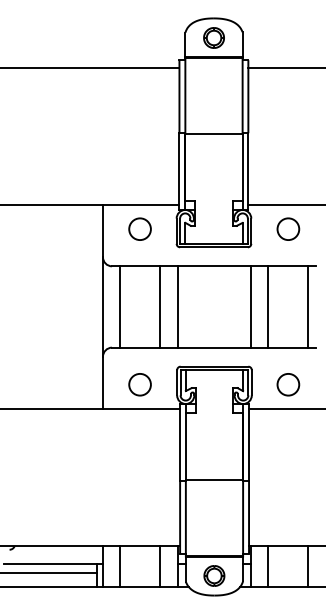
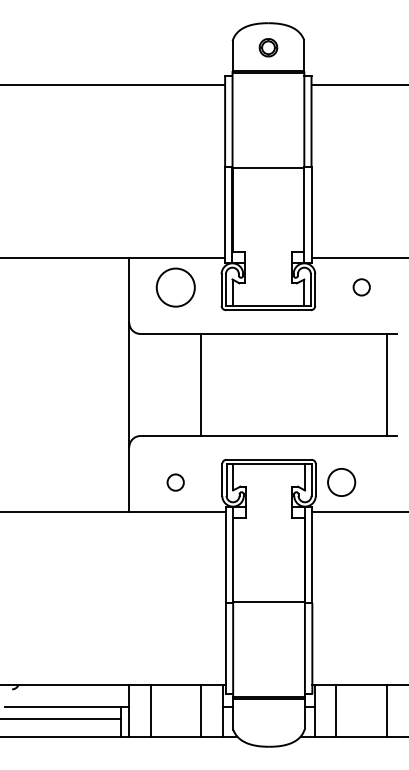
part: (213, 37) -> (267, 47), size x0.7
circle: (139, 228) -> (175, 286), size x1.4
circle: (288, 228) -> (361, 286), size x0.6
line: (120, 306) -> (151, 384), removed
line: (177, 306) -> (222, 384), removed
line: (250, 306) -> (314, 384), removed
line: (268, 306) -> (336, 384), removed
circle: (139, 384) -> (175, 482), size x0.6
circle: (288, 384) -> (341, 482), moved
part: (214, 575) -> (269, 721), removed

